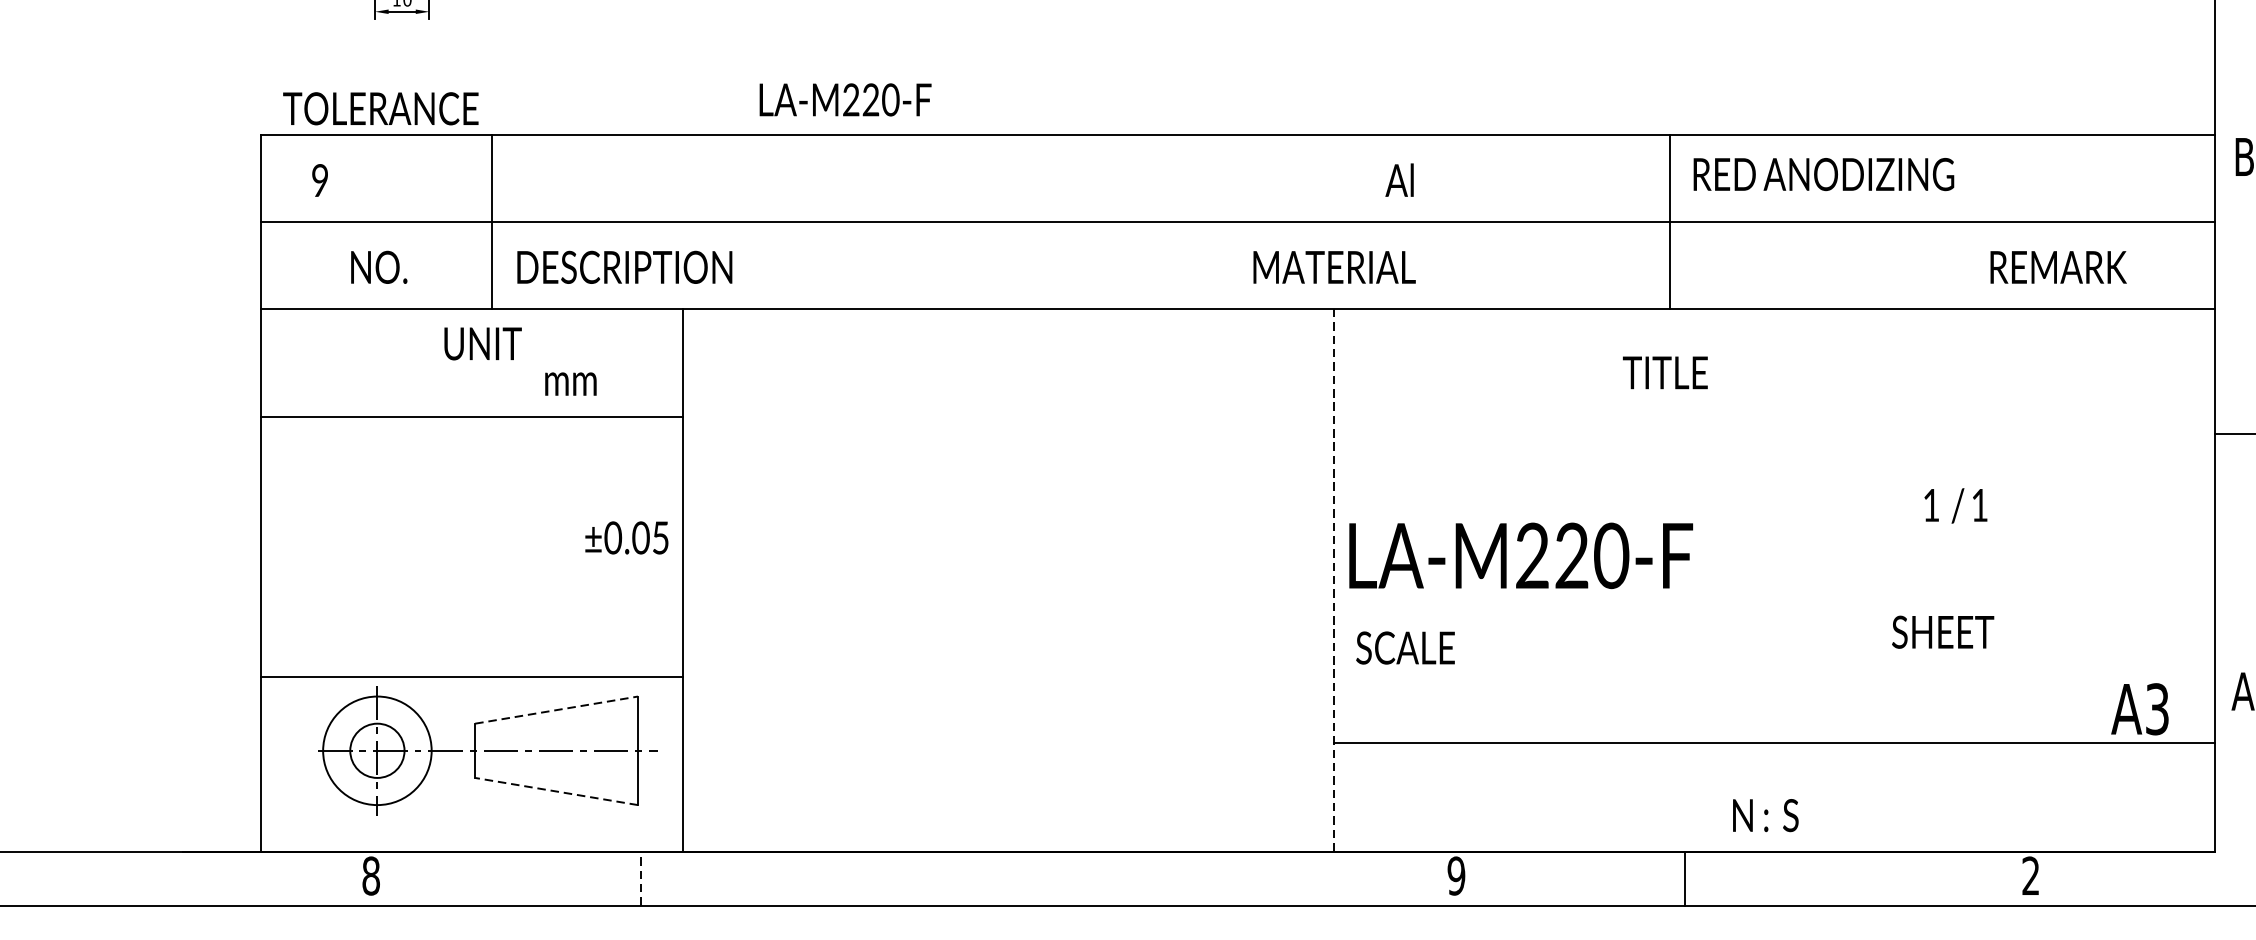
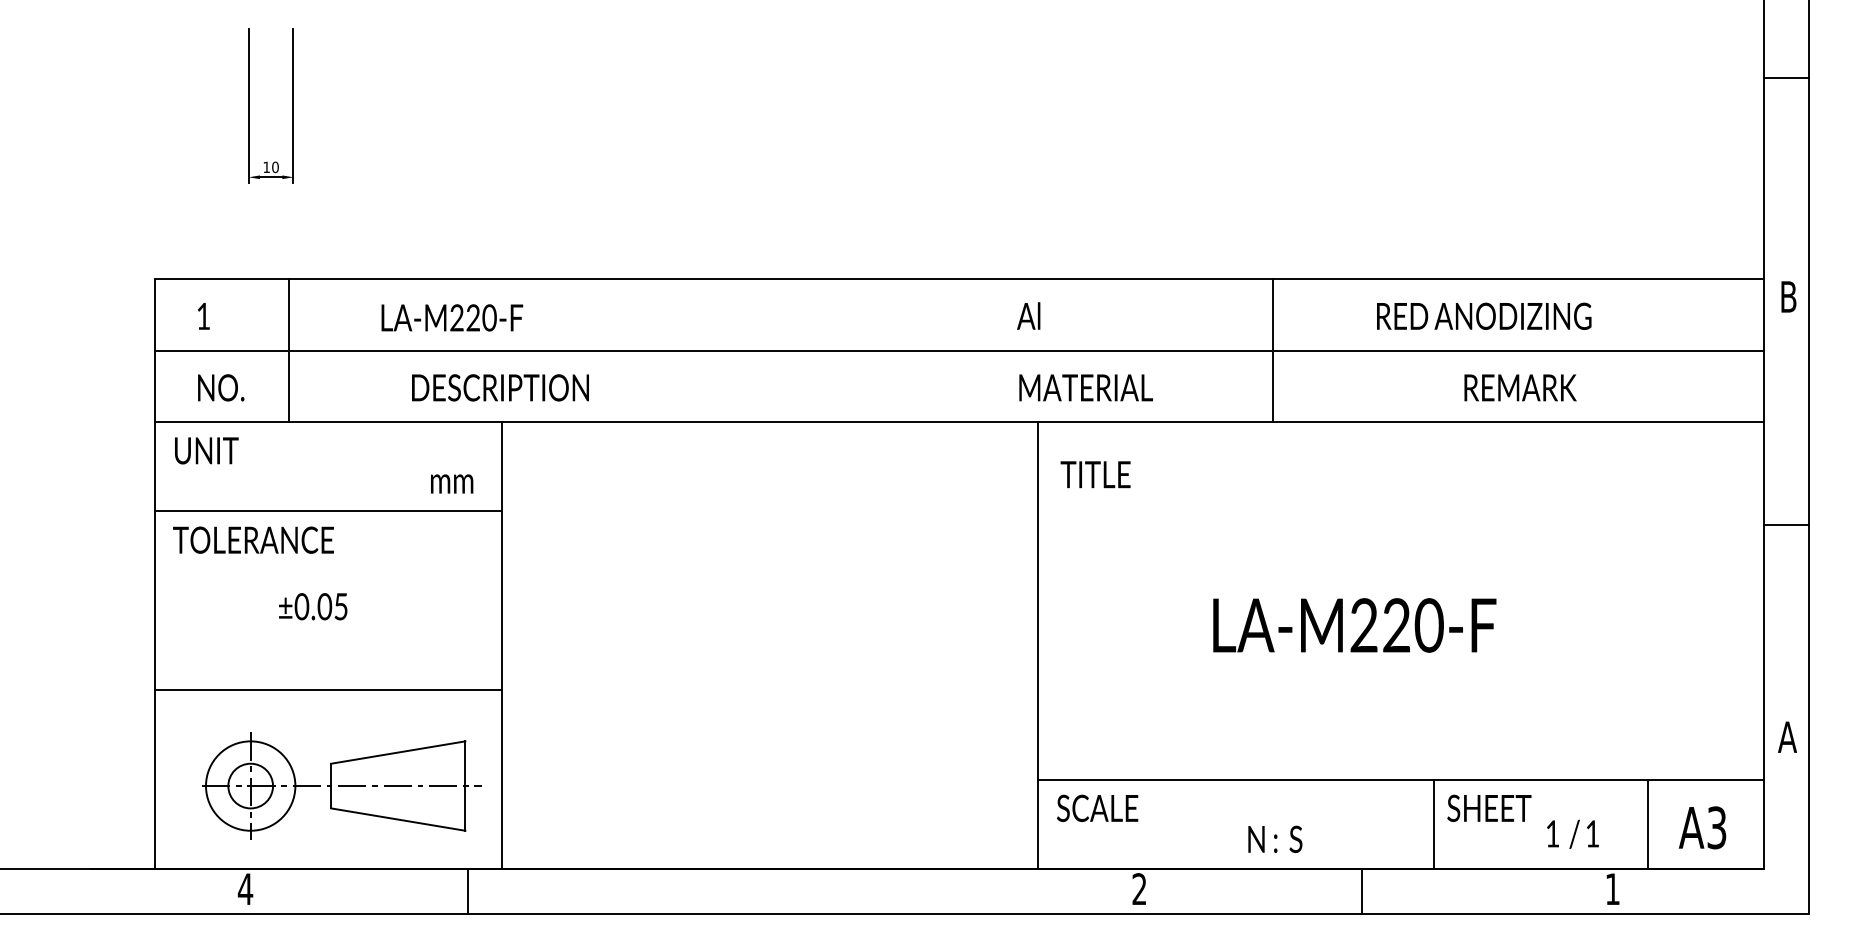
text: (845, 99) -> (452, 317), moved
text: (380, 107) -> (253, 539), moved
text: (1824, 173) -> (1484, 315), moved
text: (320, 179) -> (203, 315), 9 -> 1
text: (1399, 179) -> (1028, 315), moved
line: (492, 222) -> (289, 350), moved
line: (1670, 222) -> (1272, 350), moved
text: (379, 266) -> (221, 387), moved
text: (624, 266) -> (500, 387), moved
text: (1333, 266) -> (1085, 387), moved
text: (2058, 266) -> (1520, 387), moved
text: (482, 343) -> (206, 450), moved
text: (1665, 372) -> (1095, 474), moved
text: (571, 383) -> (452, 483), moved
text: (1955, 504) -> (1572, 833), moved
text: (627, 537) -> (313, 606), moved
text: (1520, 555) -> (1354, 625), moved
line: (1333, 581) -> (1038, 646), dashed -> solid
text: (1943, 631) -> (1489, 807), moved
text: (1405, 646) -> (1097, 807), moved
line: (471, 677) -> (328, 690), moved
text: (2139, 708) -> (1702, 827), moved
line: (556, 710) -> (398, 752), dashed -> solid
line: (556, 791) -> (398, 819), dashed -> solid
line: (1813, 797) -> (1433, 824), added
line: (2074, 797) -> (1648, 824), added
text: (1765, 814) -> (1275, 838), moved
text: (2030, 875) -> (1612, 888), 2 -> 1
text: (371, 876) -> (245, 889), 8 -> 4
text: (1456, 876) -> (1139, 889), 9 -> 2
line: (641, 877) -> (468, 890), dashed -> solid
line: (1685, 878) -> (1362, 891), moved

